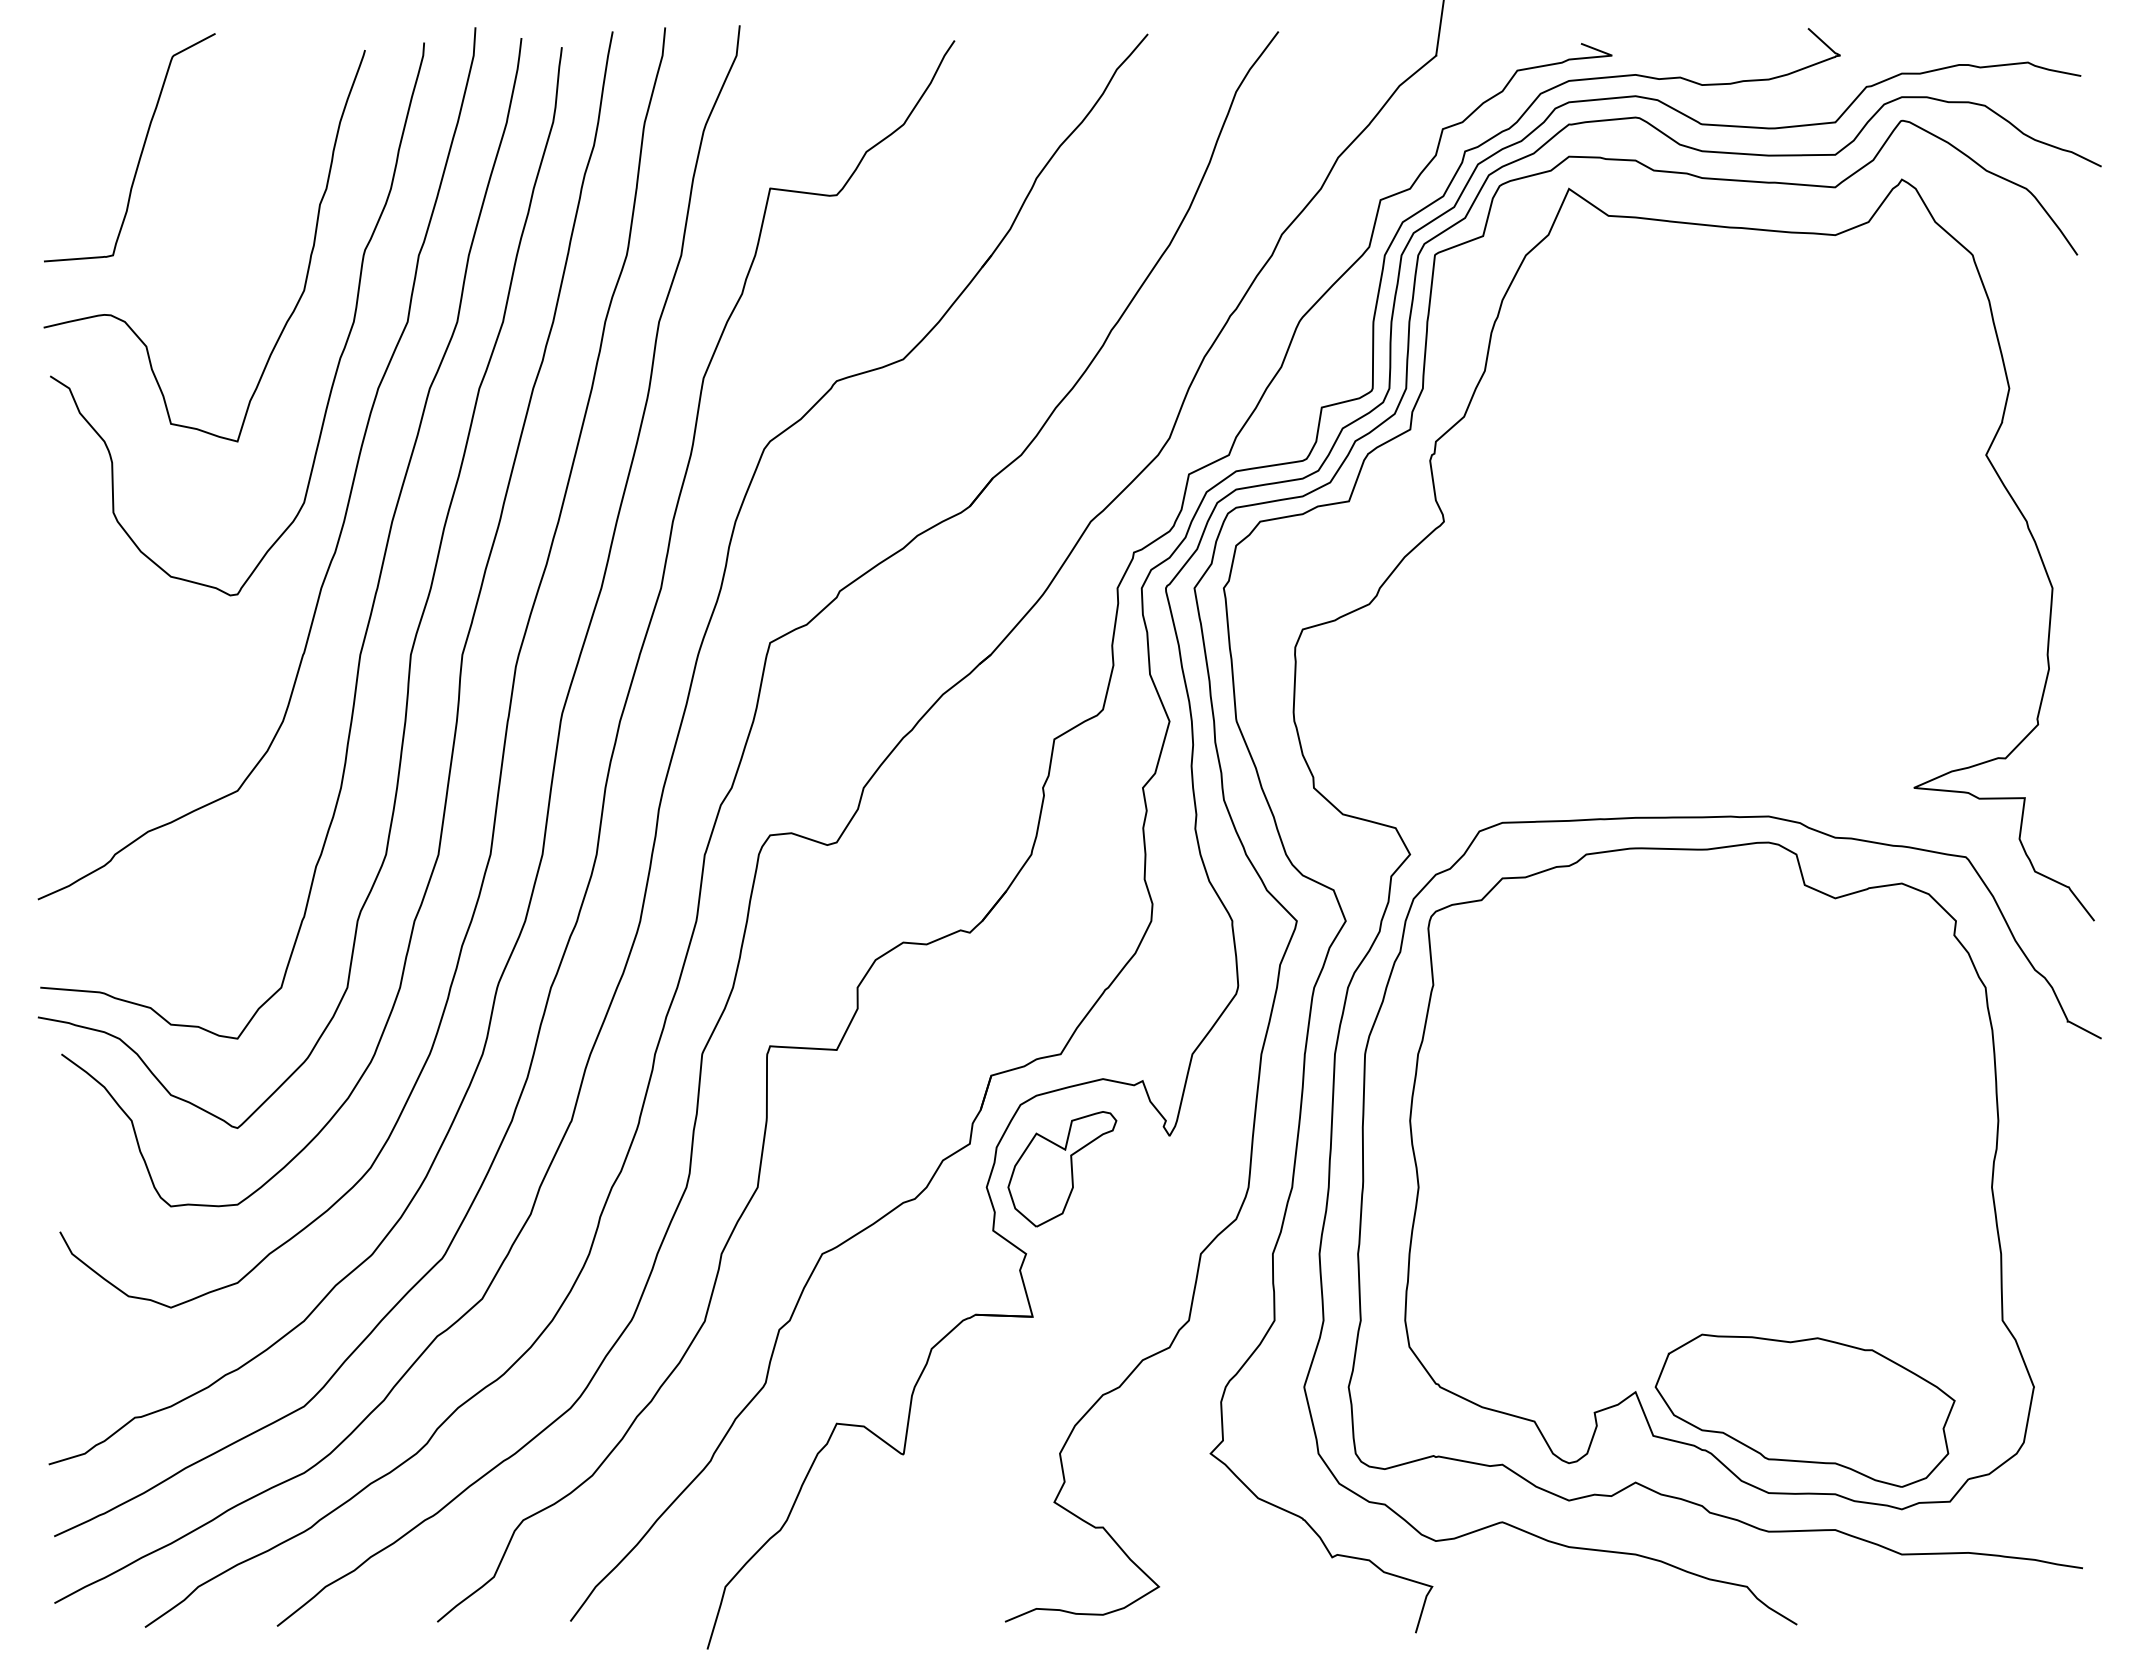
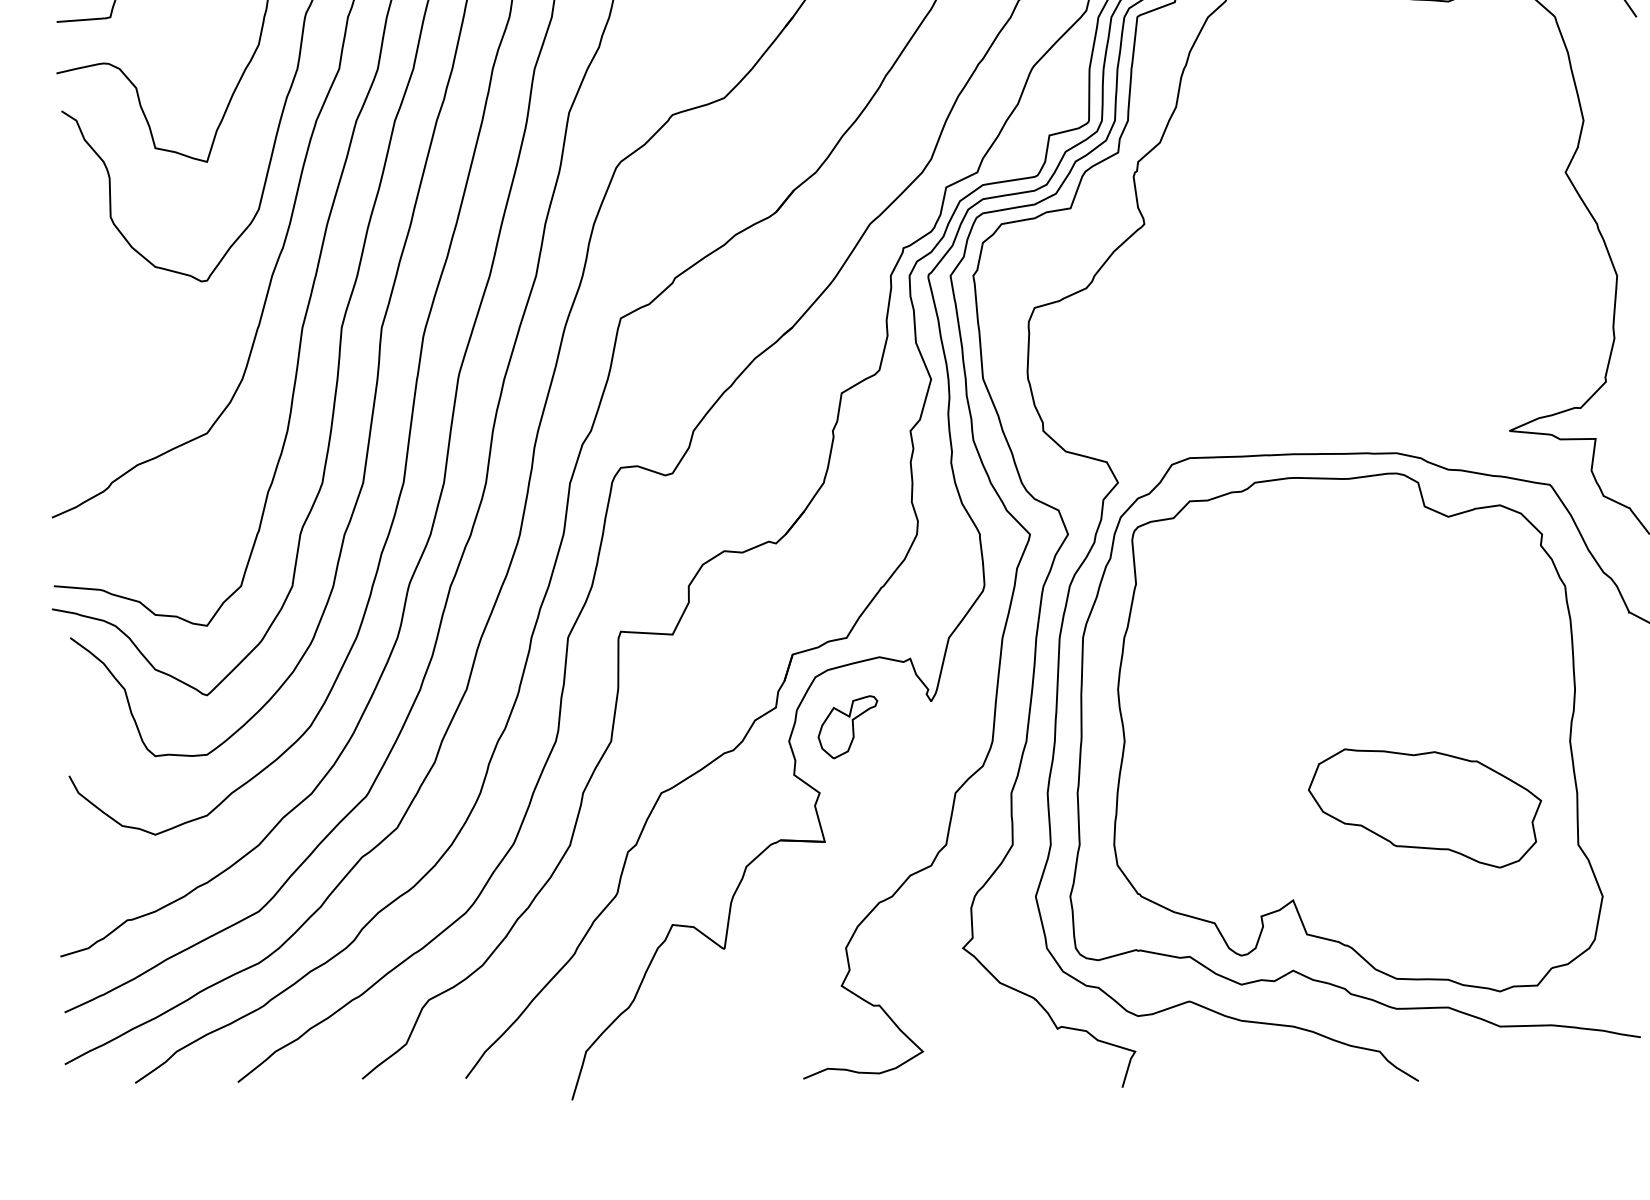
part: (1062, 1169) -> (847, 727), size x0.7
part: (1804, 1410) -> (1424, 808), moved

